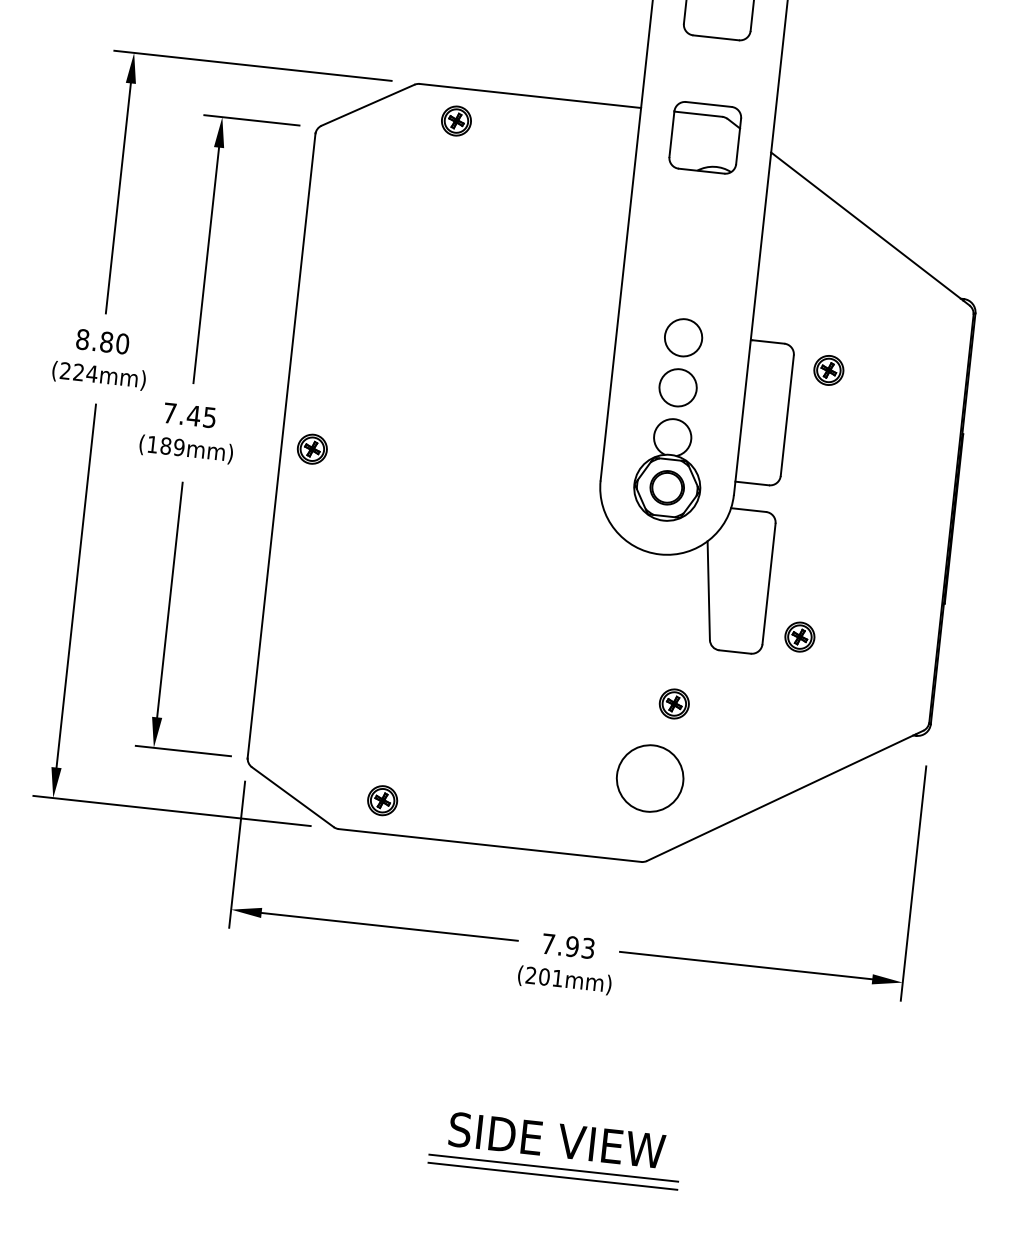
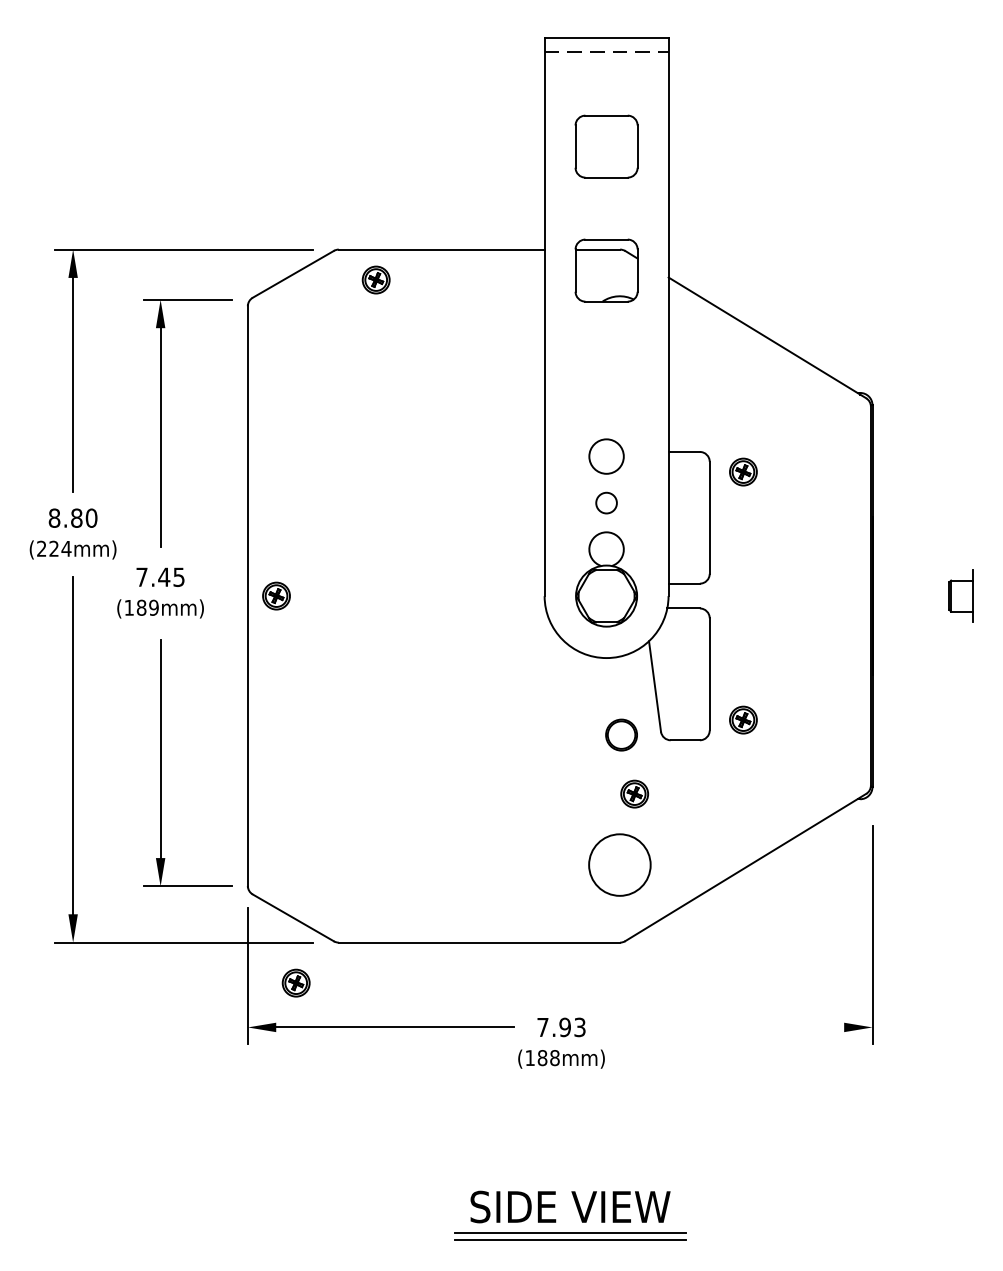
circle: (678, 387) -> (606, 502), size x0.6
part: (667, 487) -> (621, 734), moved
part: (381, 799) -> (295, 982), moved
line: (751, 966) -> (731, 1027), removed
text: (544, 977) -> (542, 1058), (201mm) -> (188mm)

